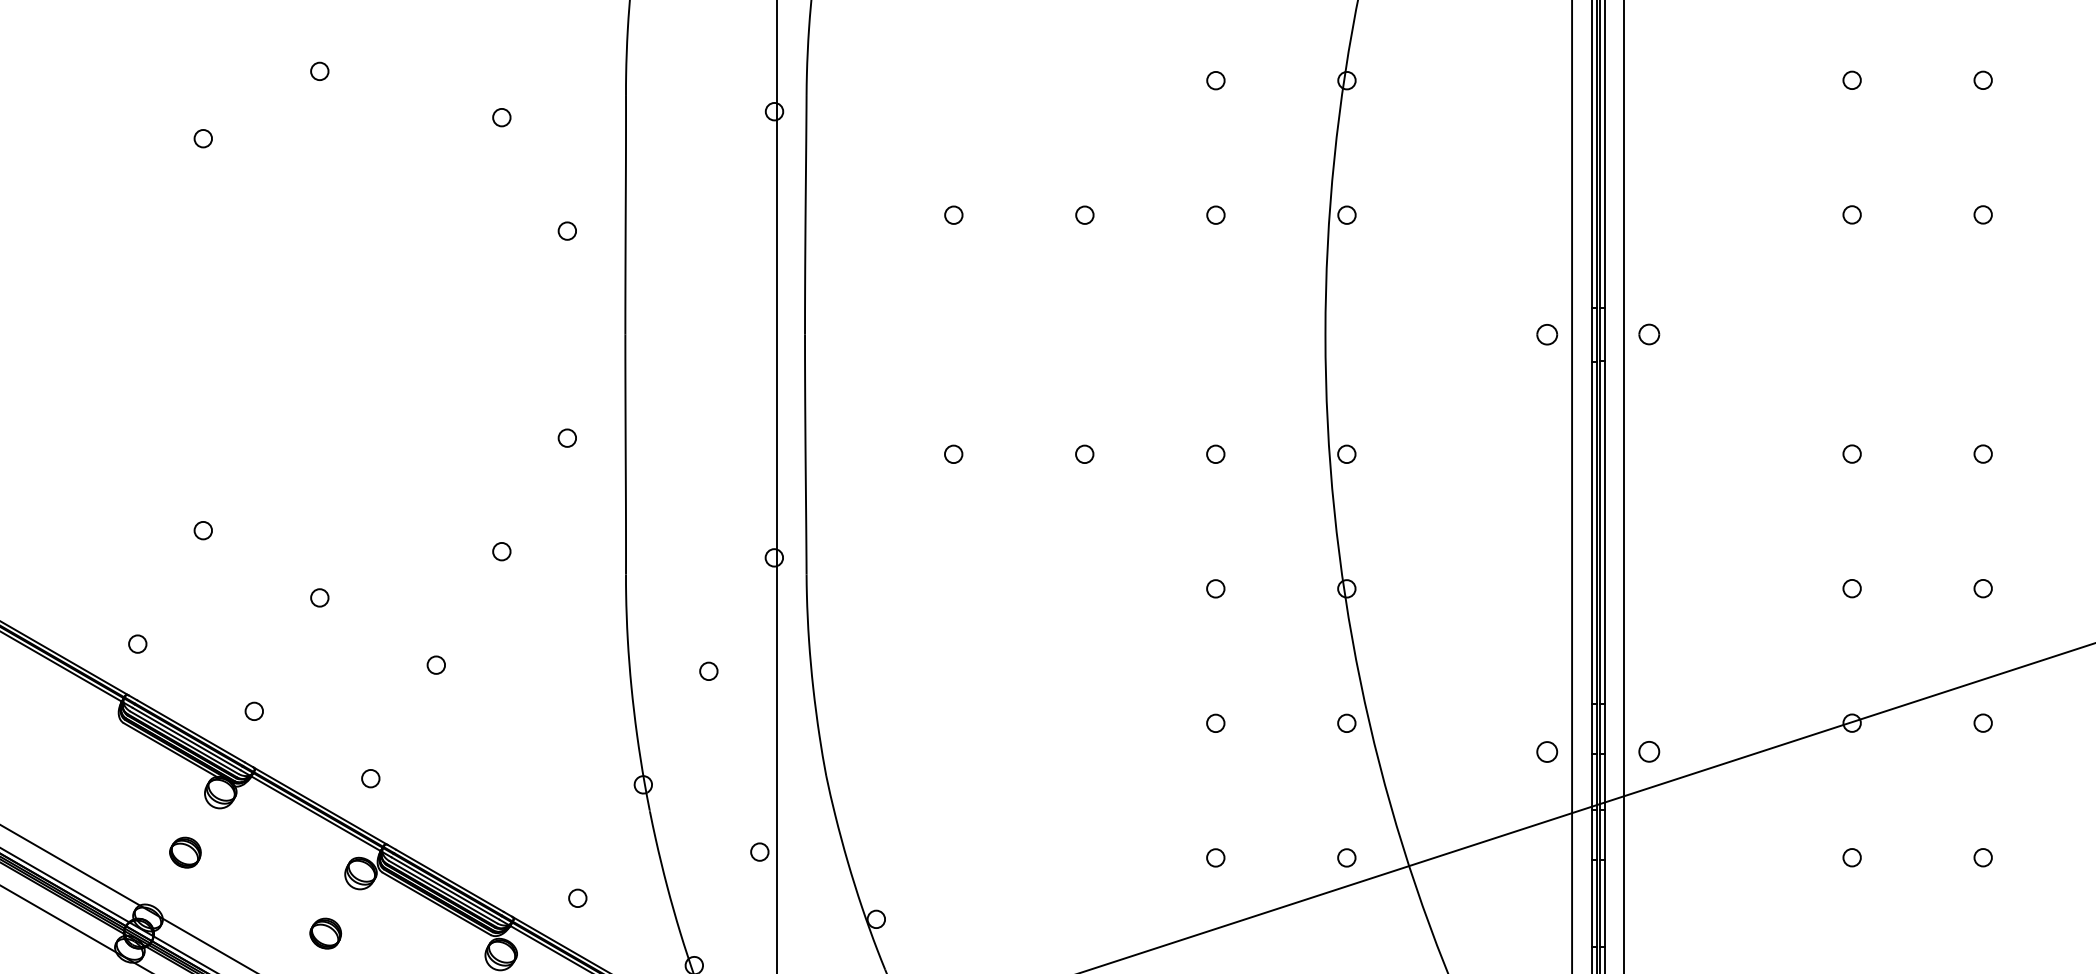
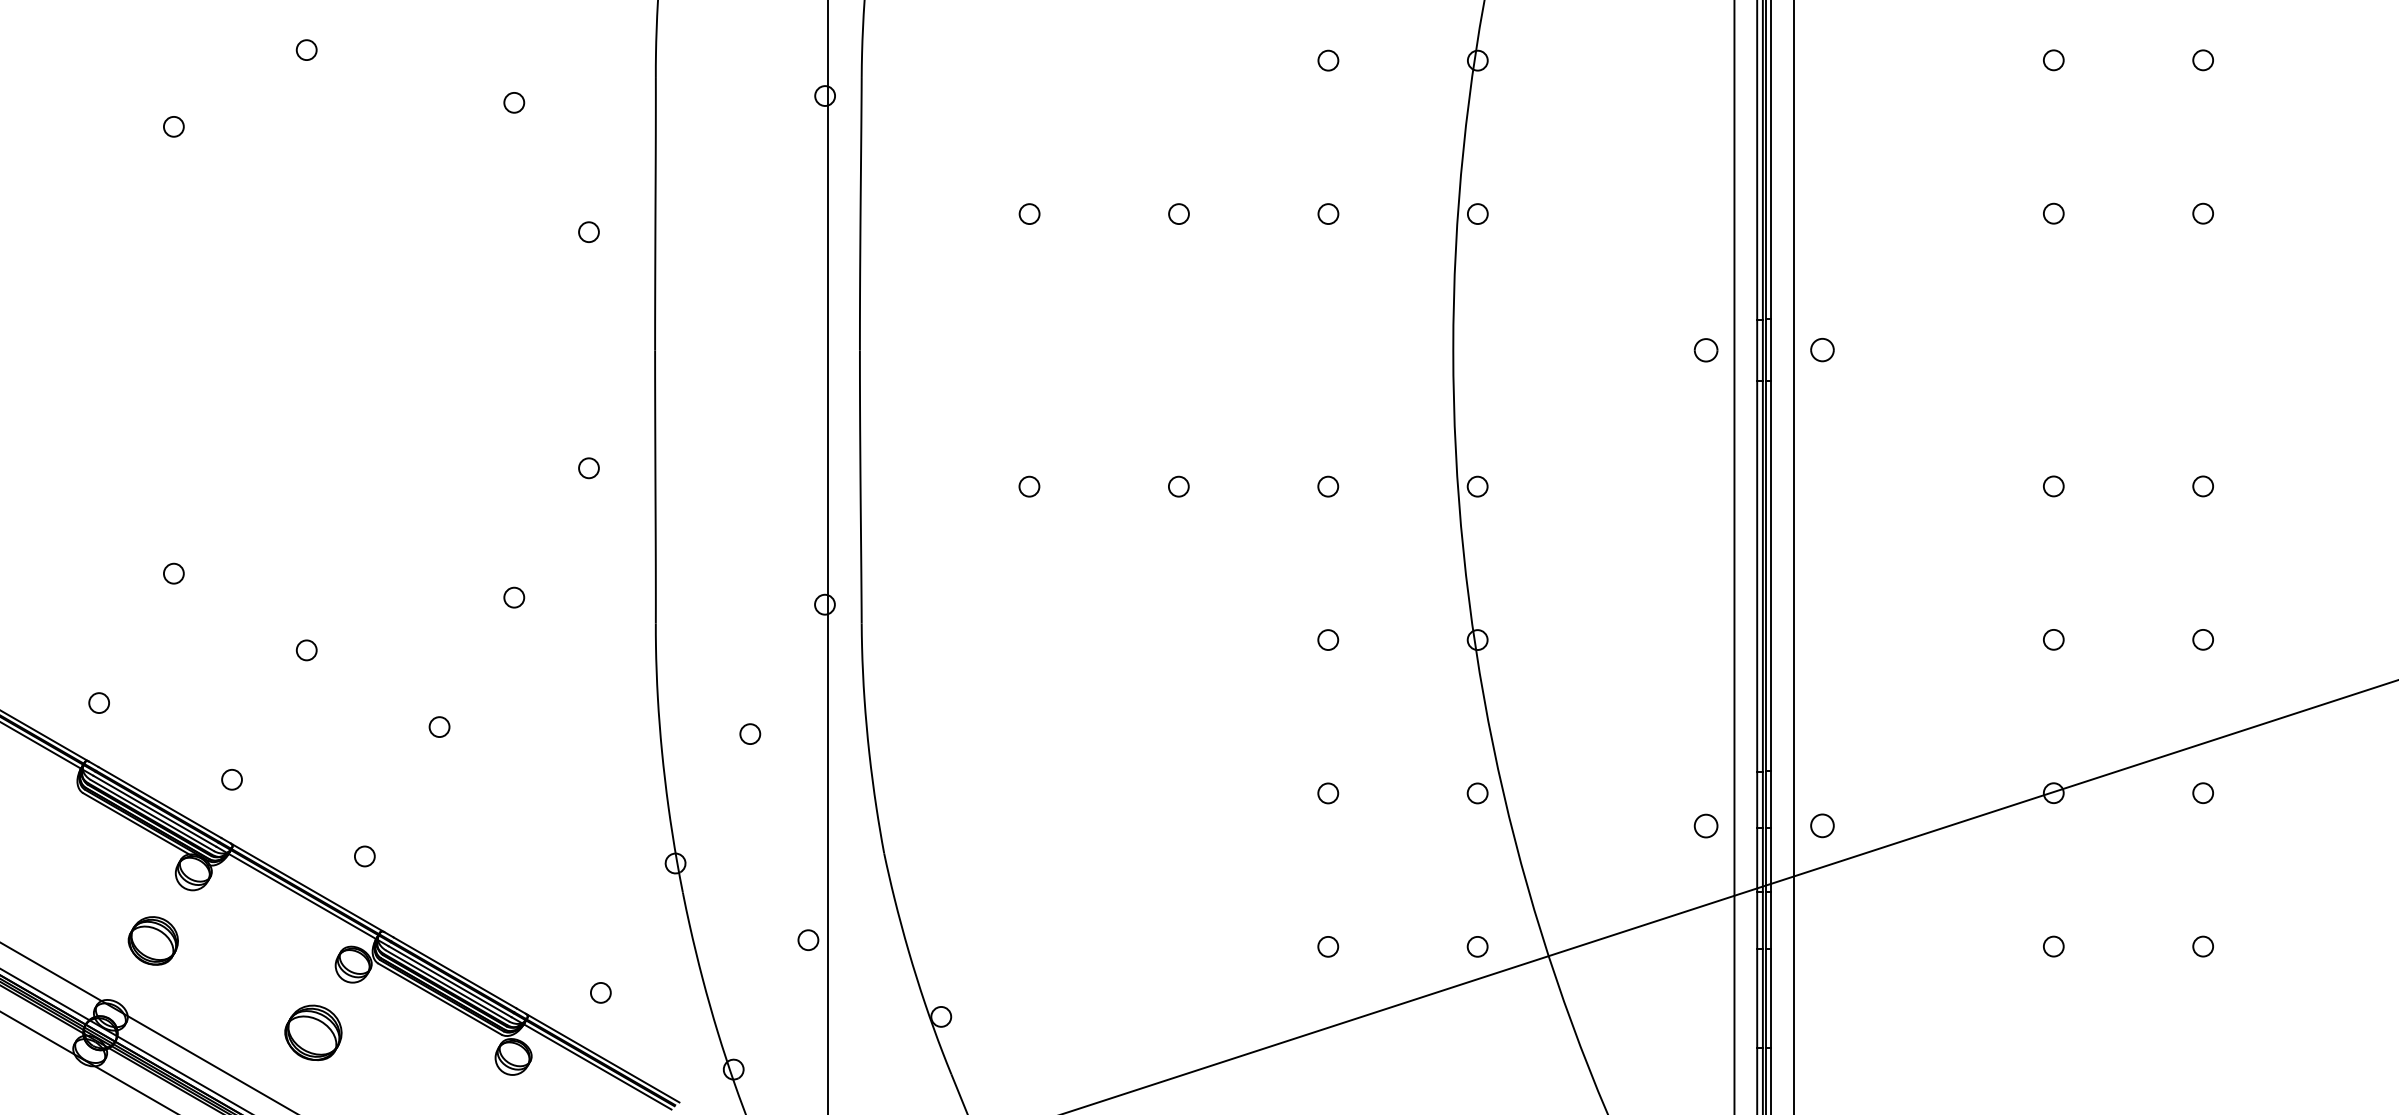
part: (185, 852) -> (153, 940), size x1.4
part: (325, 933) -> (313, 1033), size x1.6

